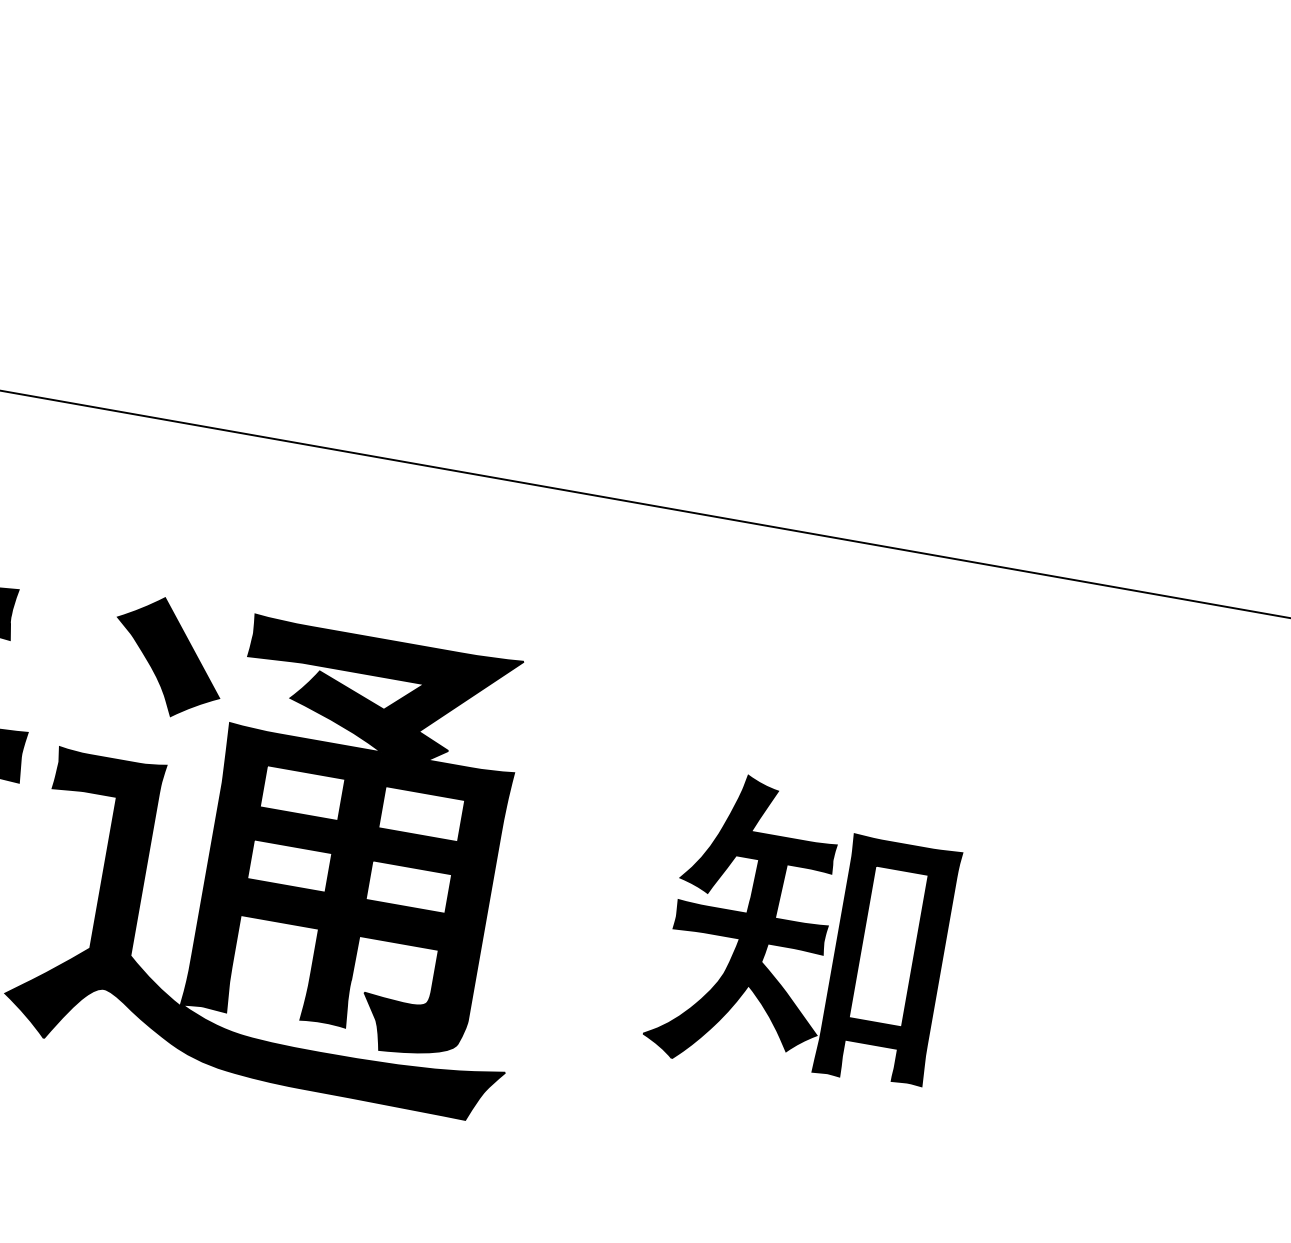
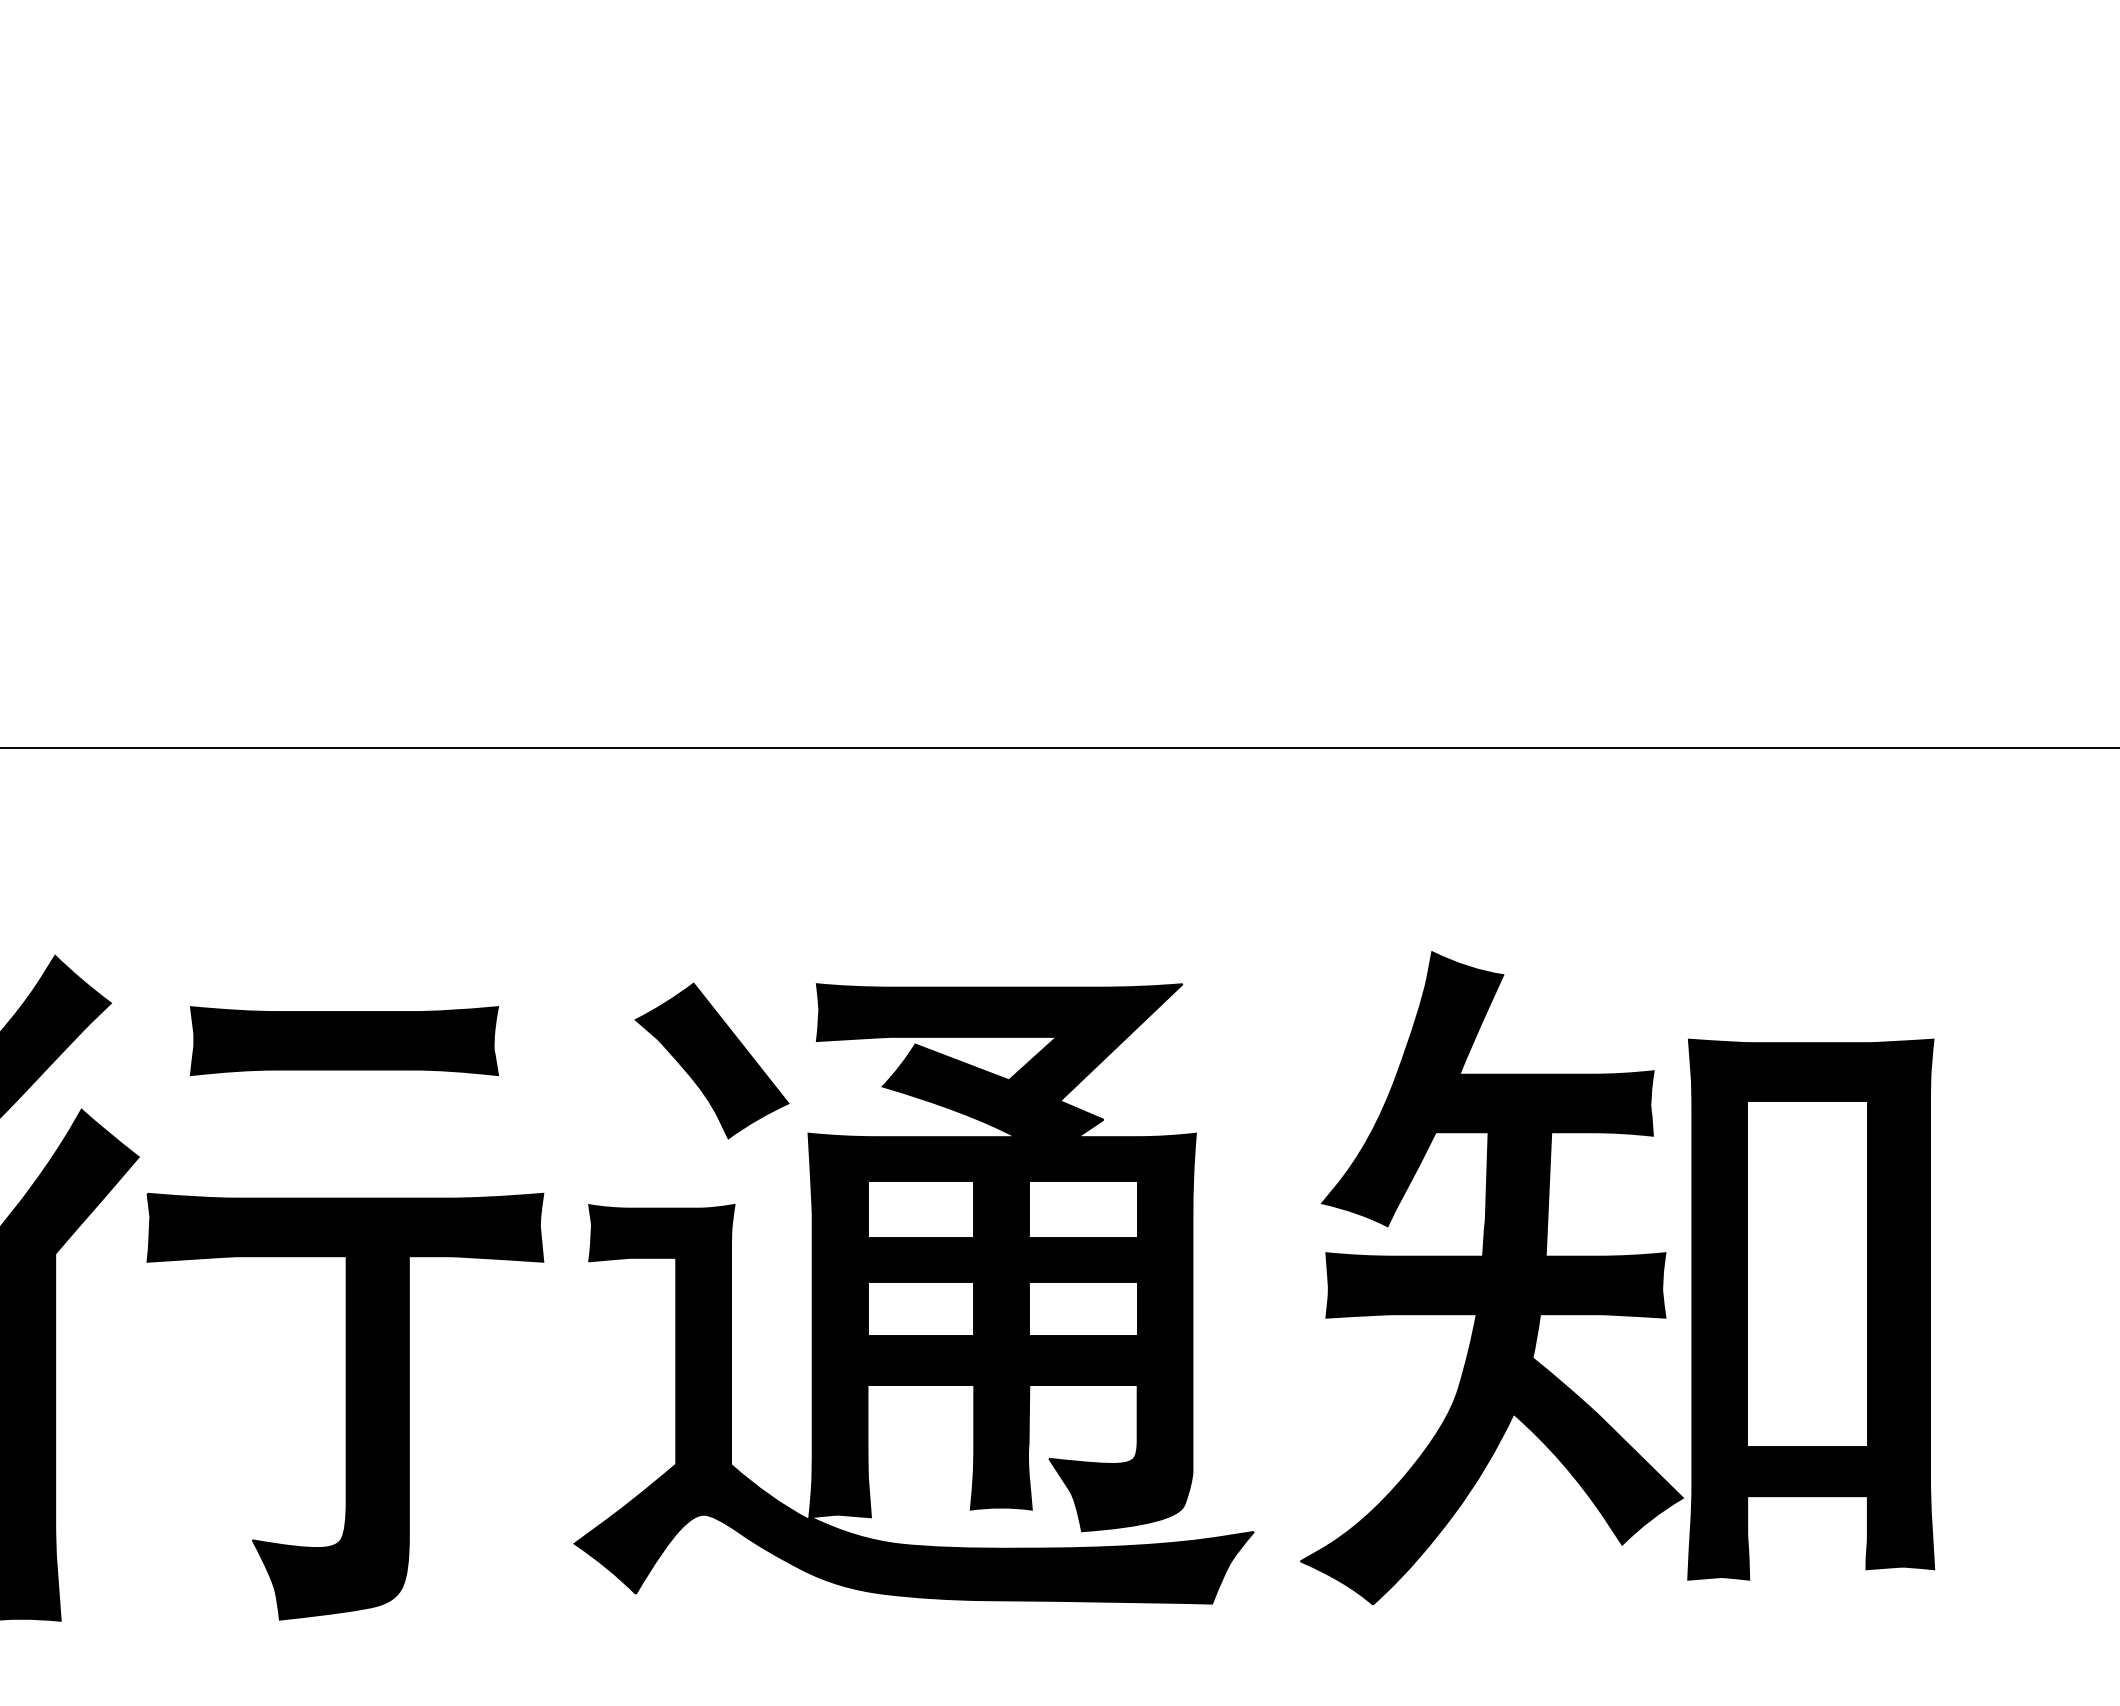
part: (804, 933) -> (1617, 1277), size x1.67

